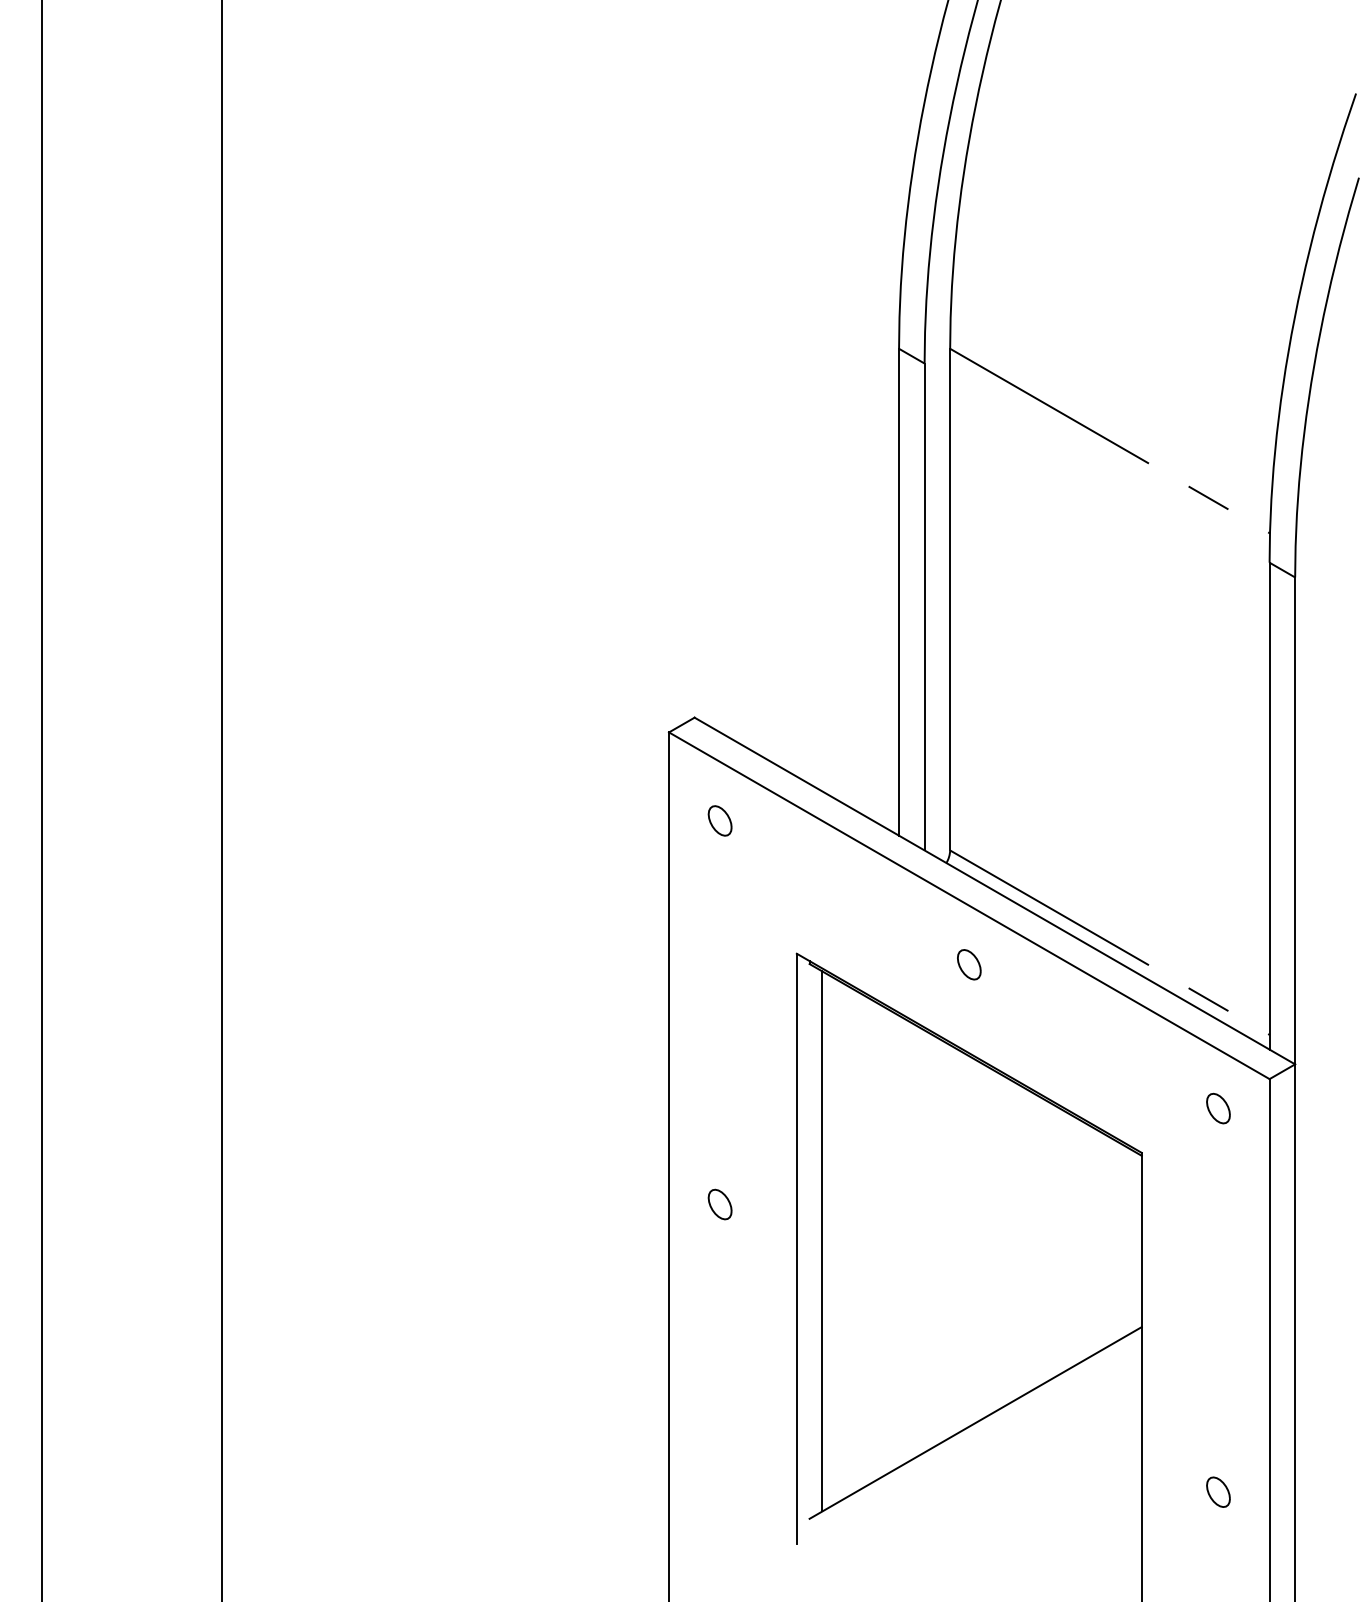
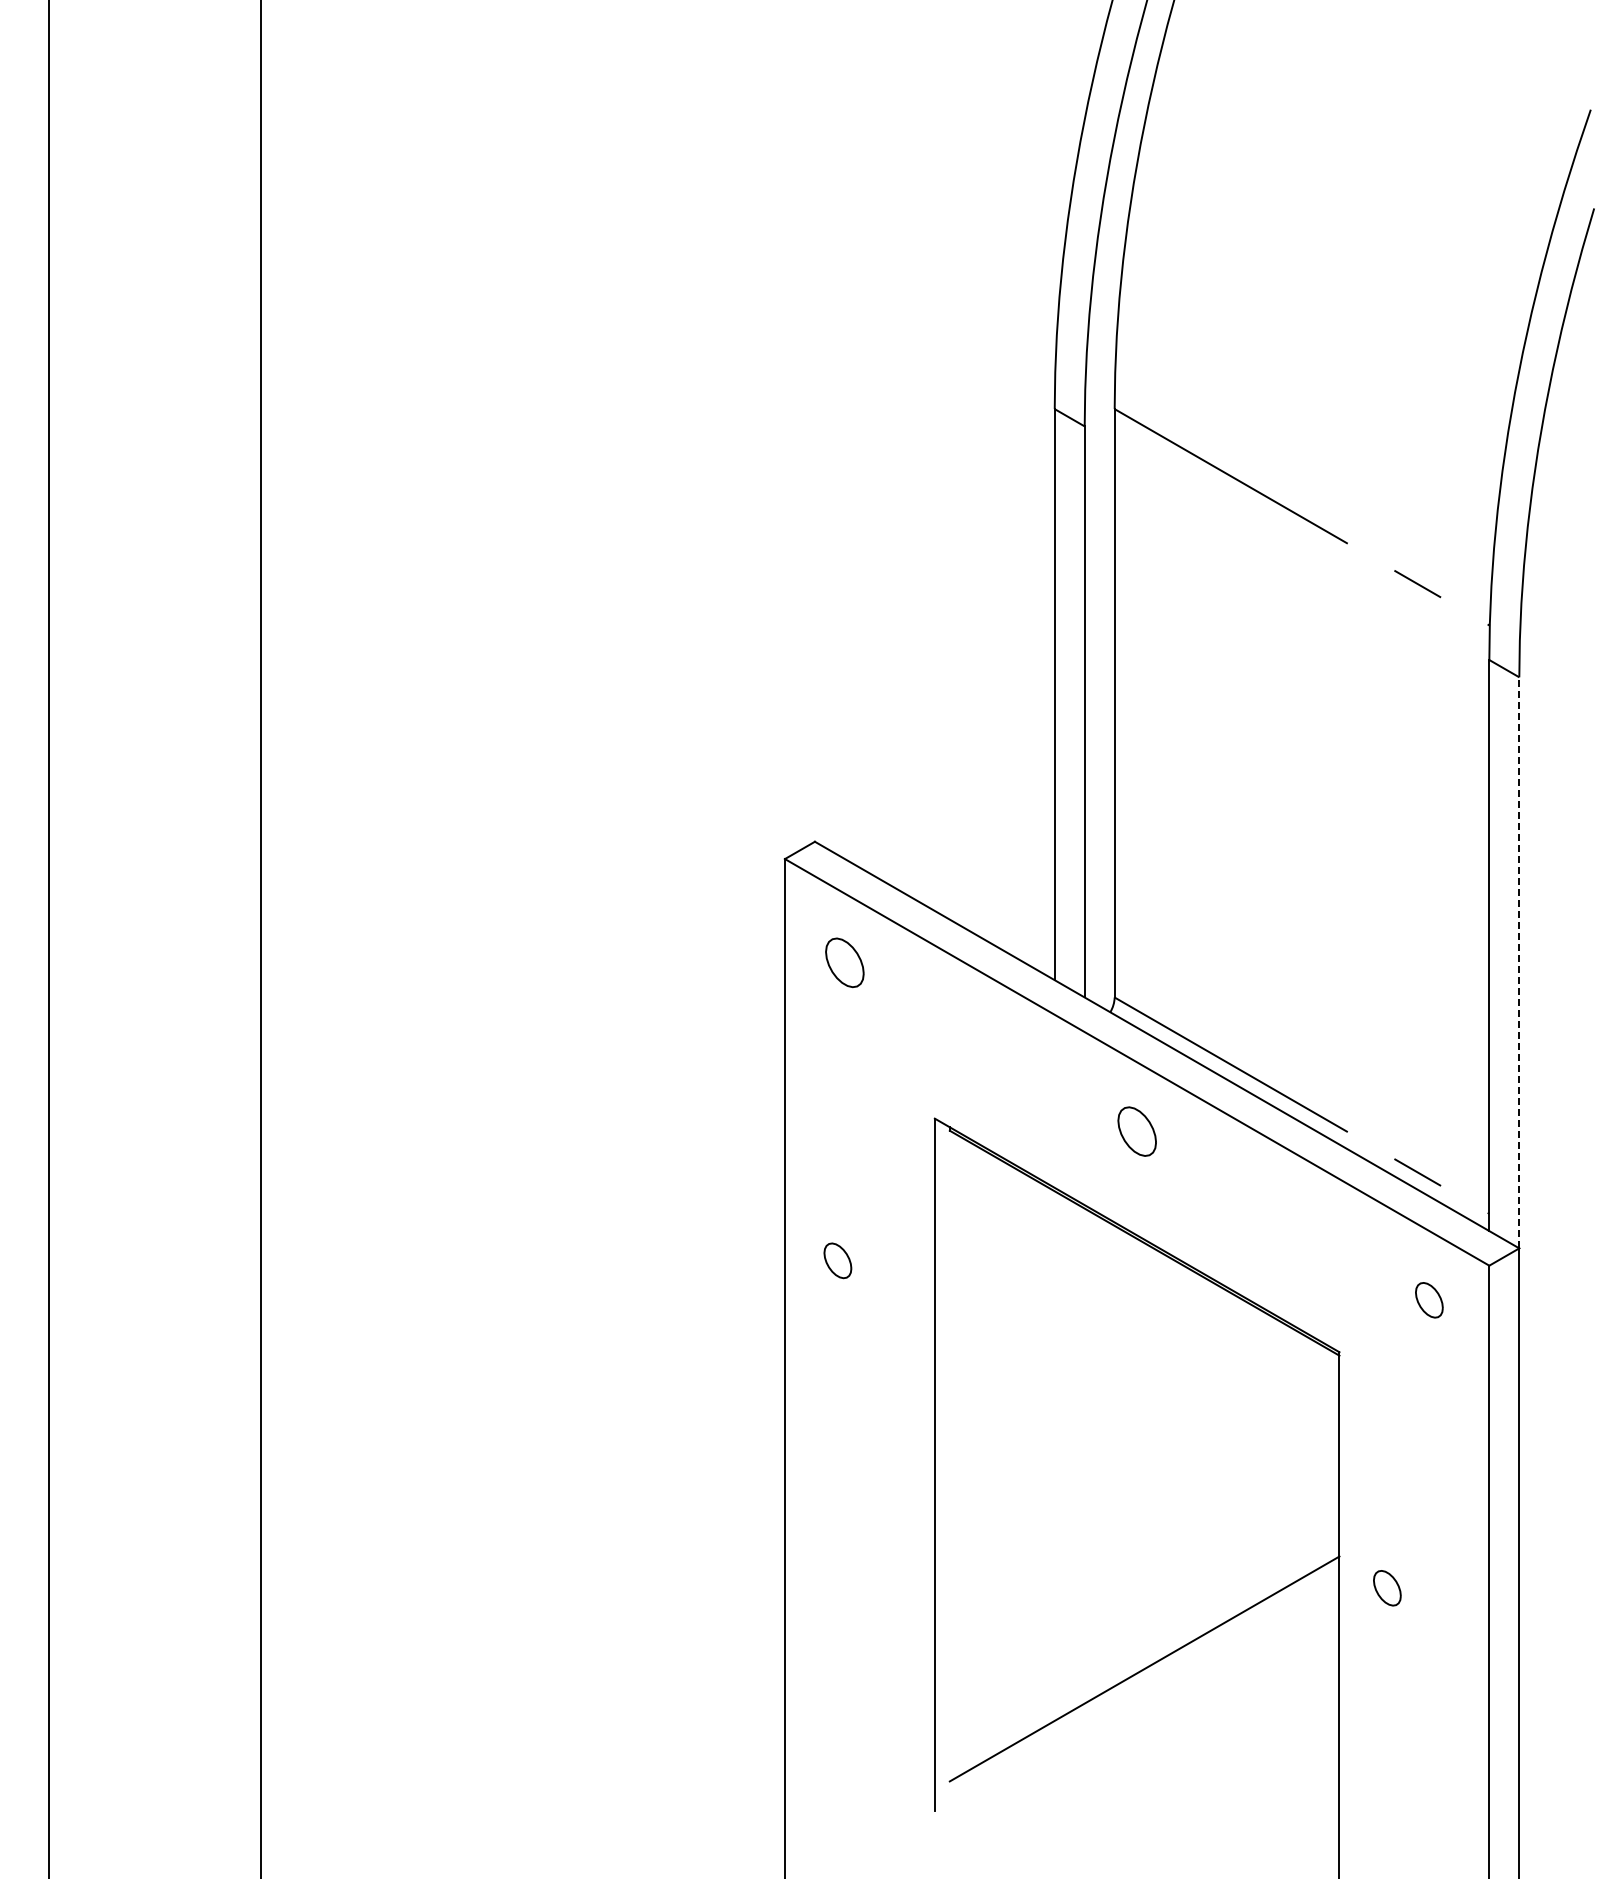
part: (719, 820) -> (844, 962), size x1.4
line: (1295, 820) -> (1519, 962), solid -> dashed
part: (968, 964) -> (1136, 1131), size x1.4
part: (719, 1204) -> (837, 1260), moved
line: (822, 1240) -> (964, 1455), removed
part: (1218, 1492) -> (1387, 1588), moved

